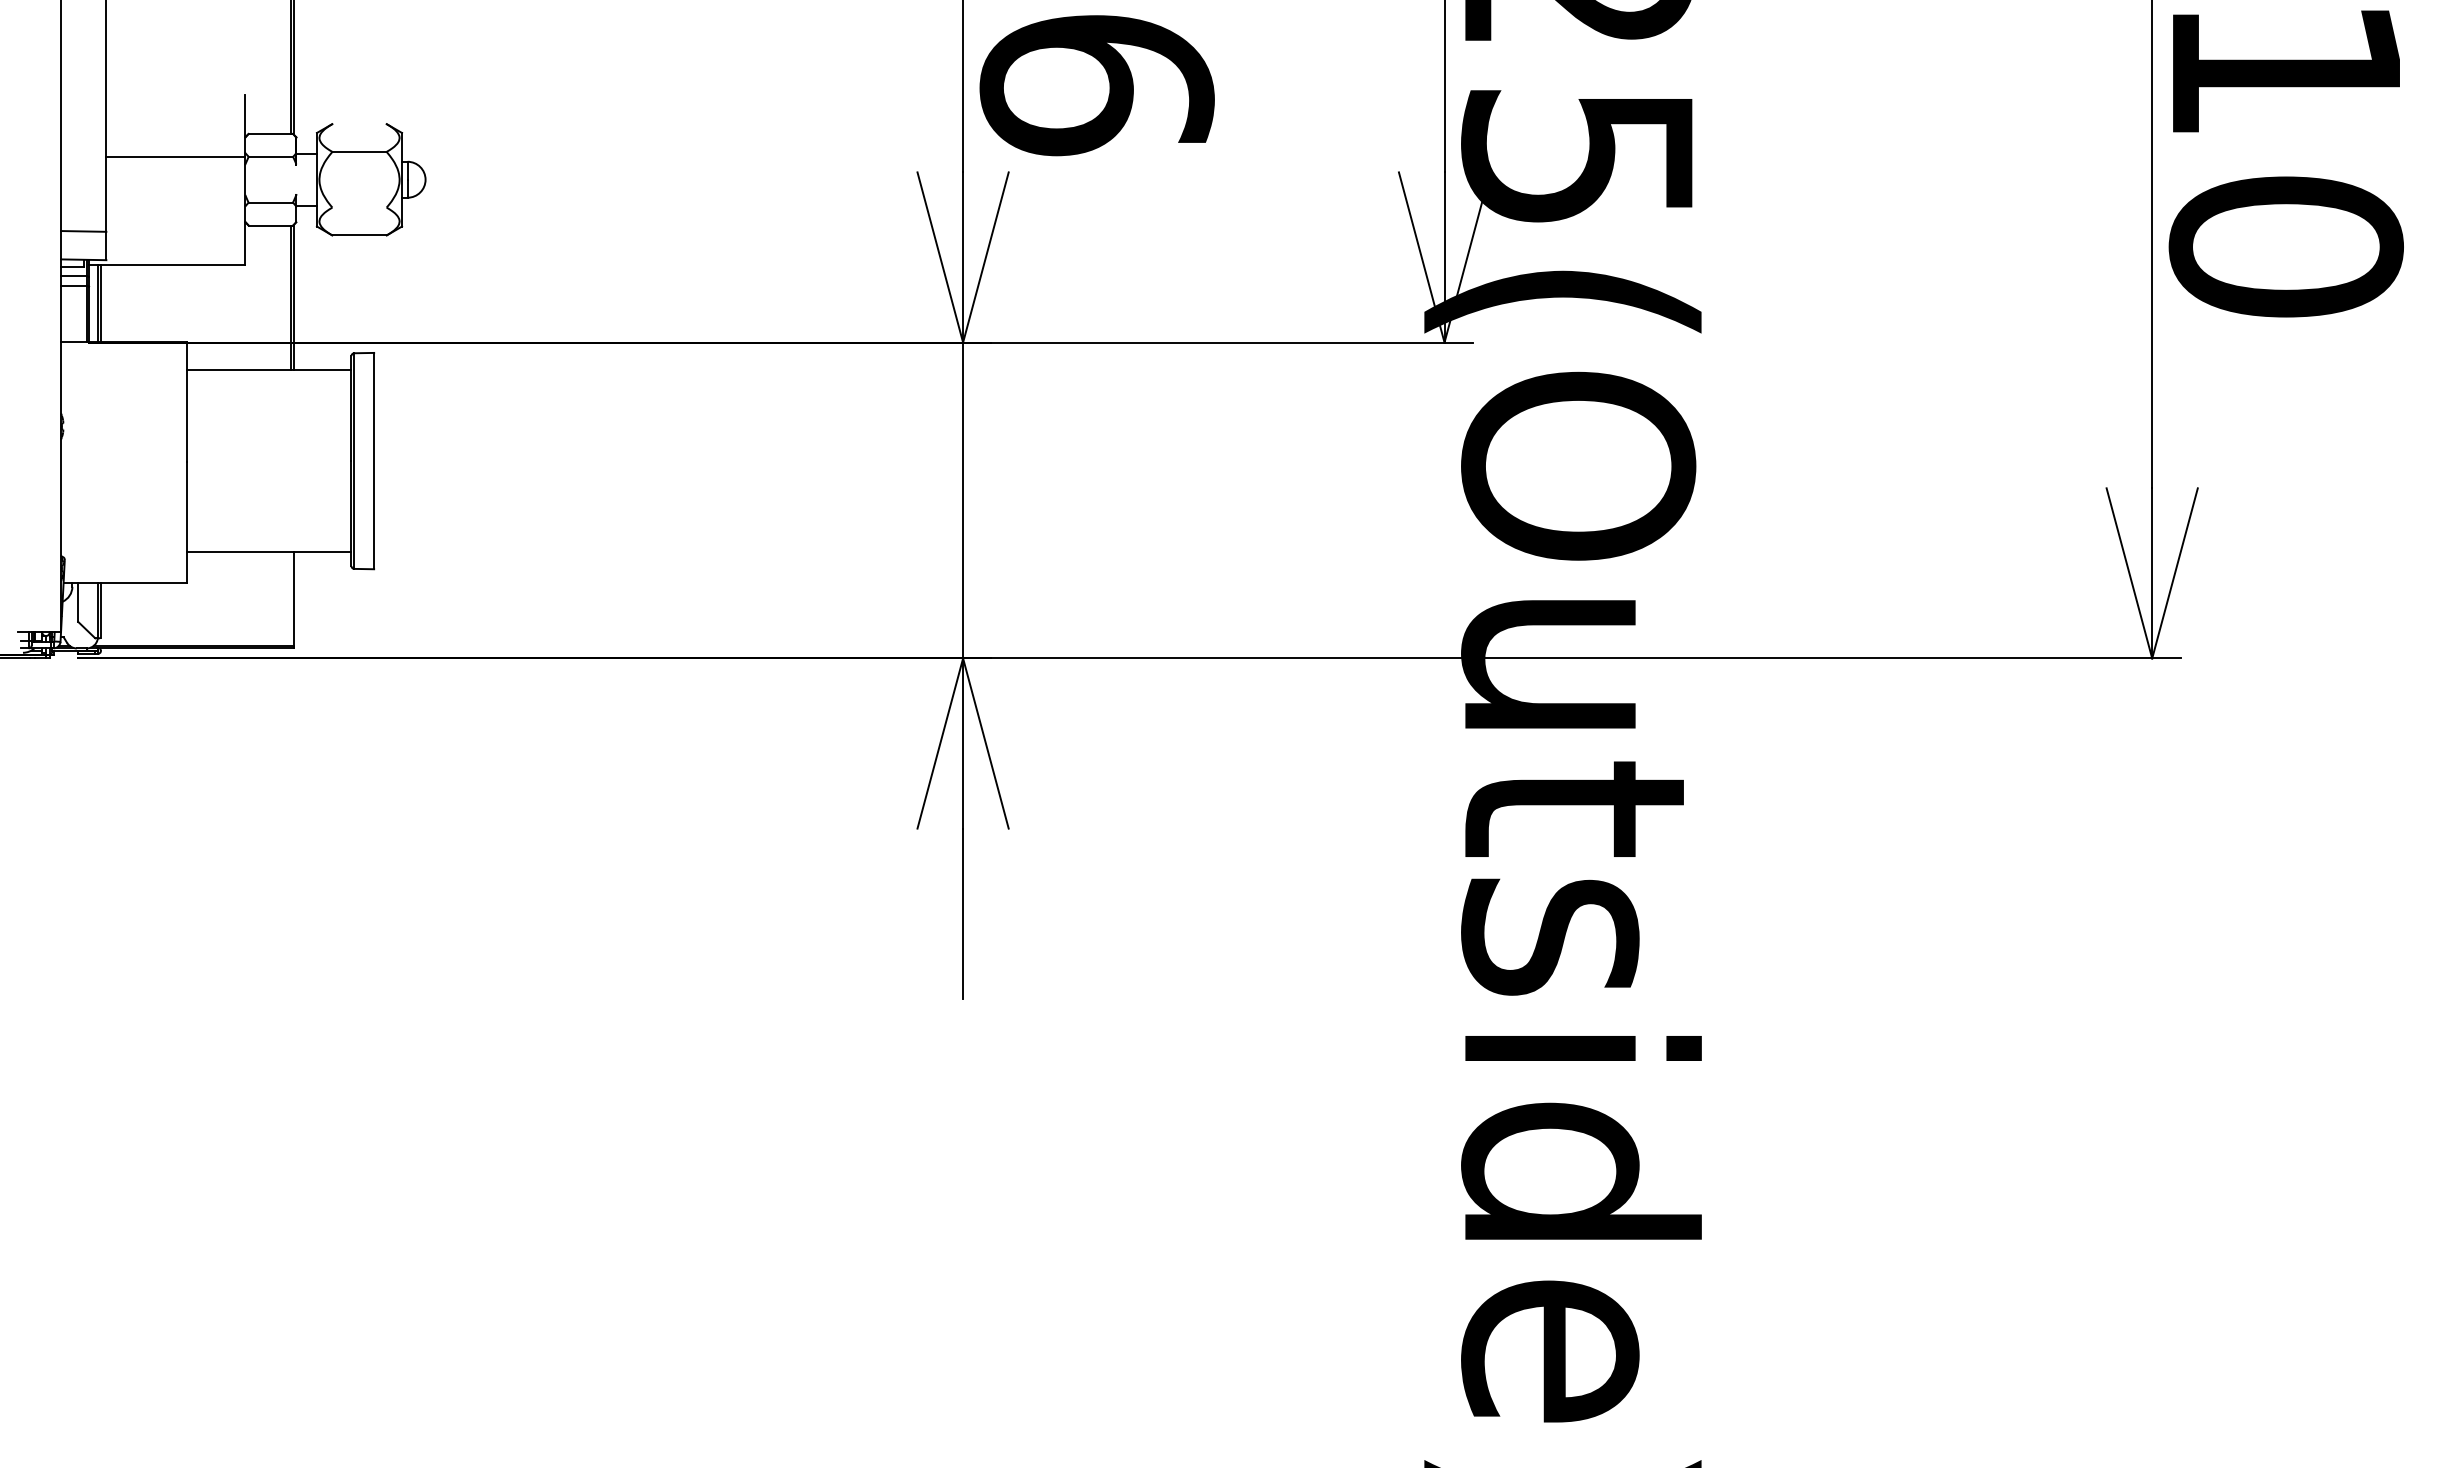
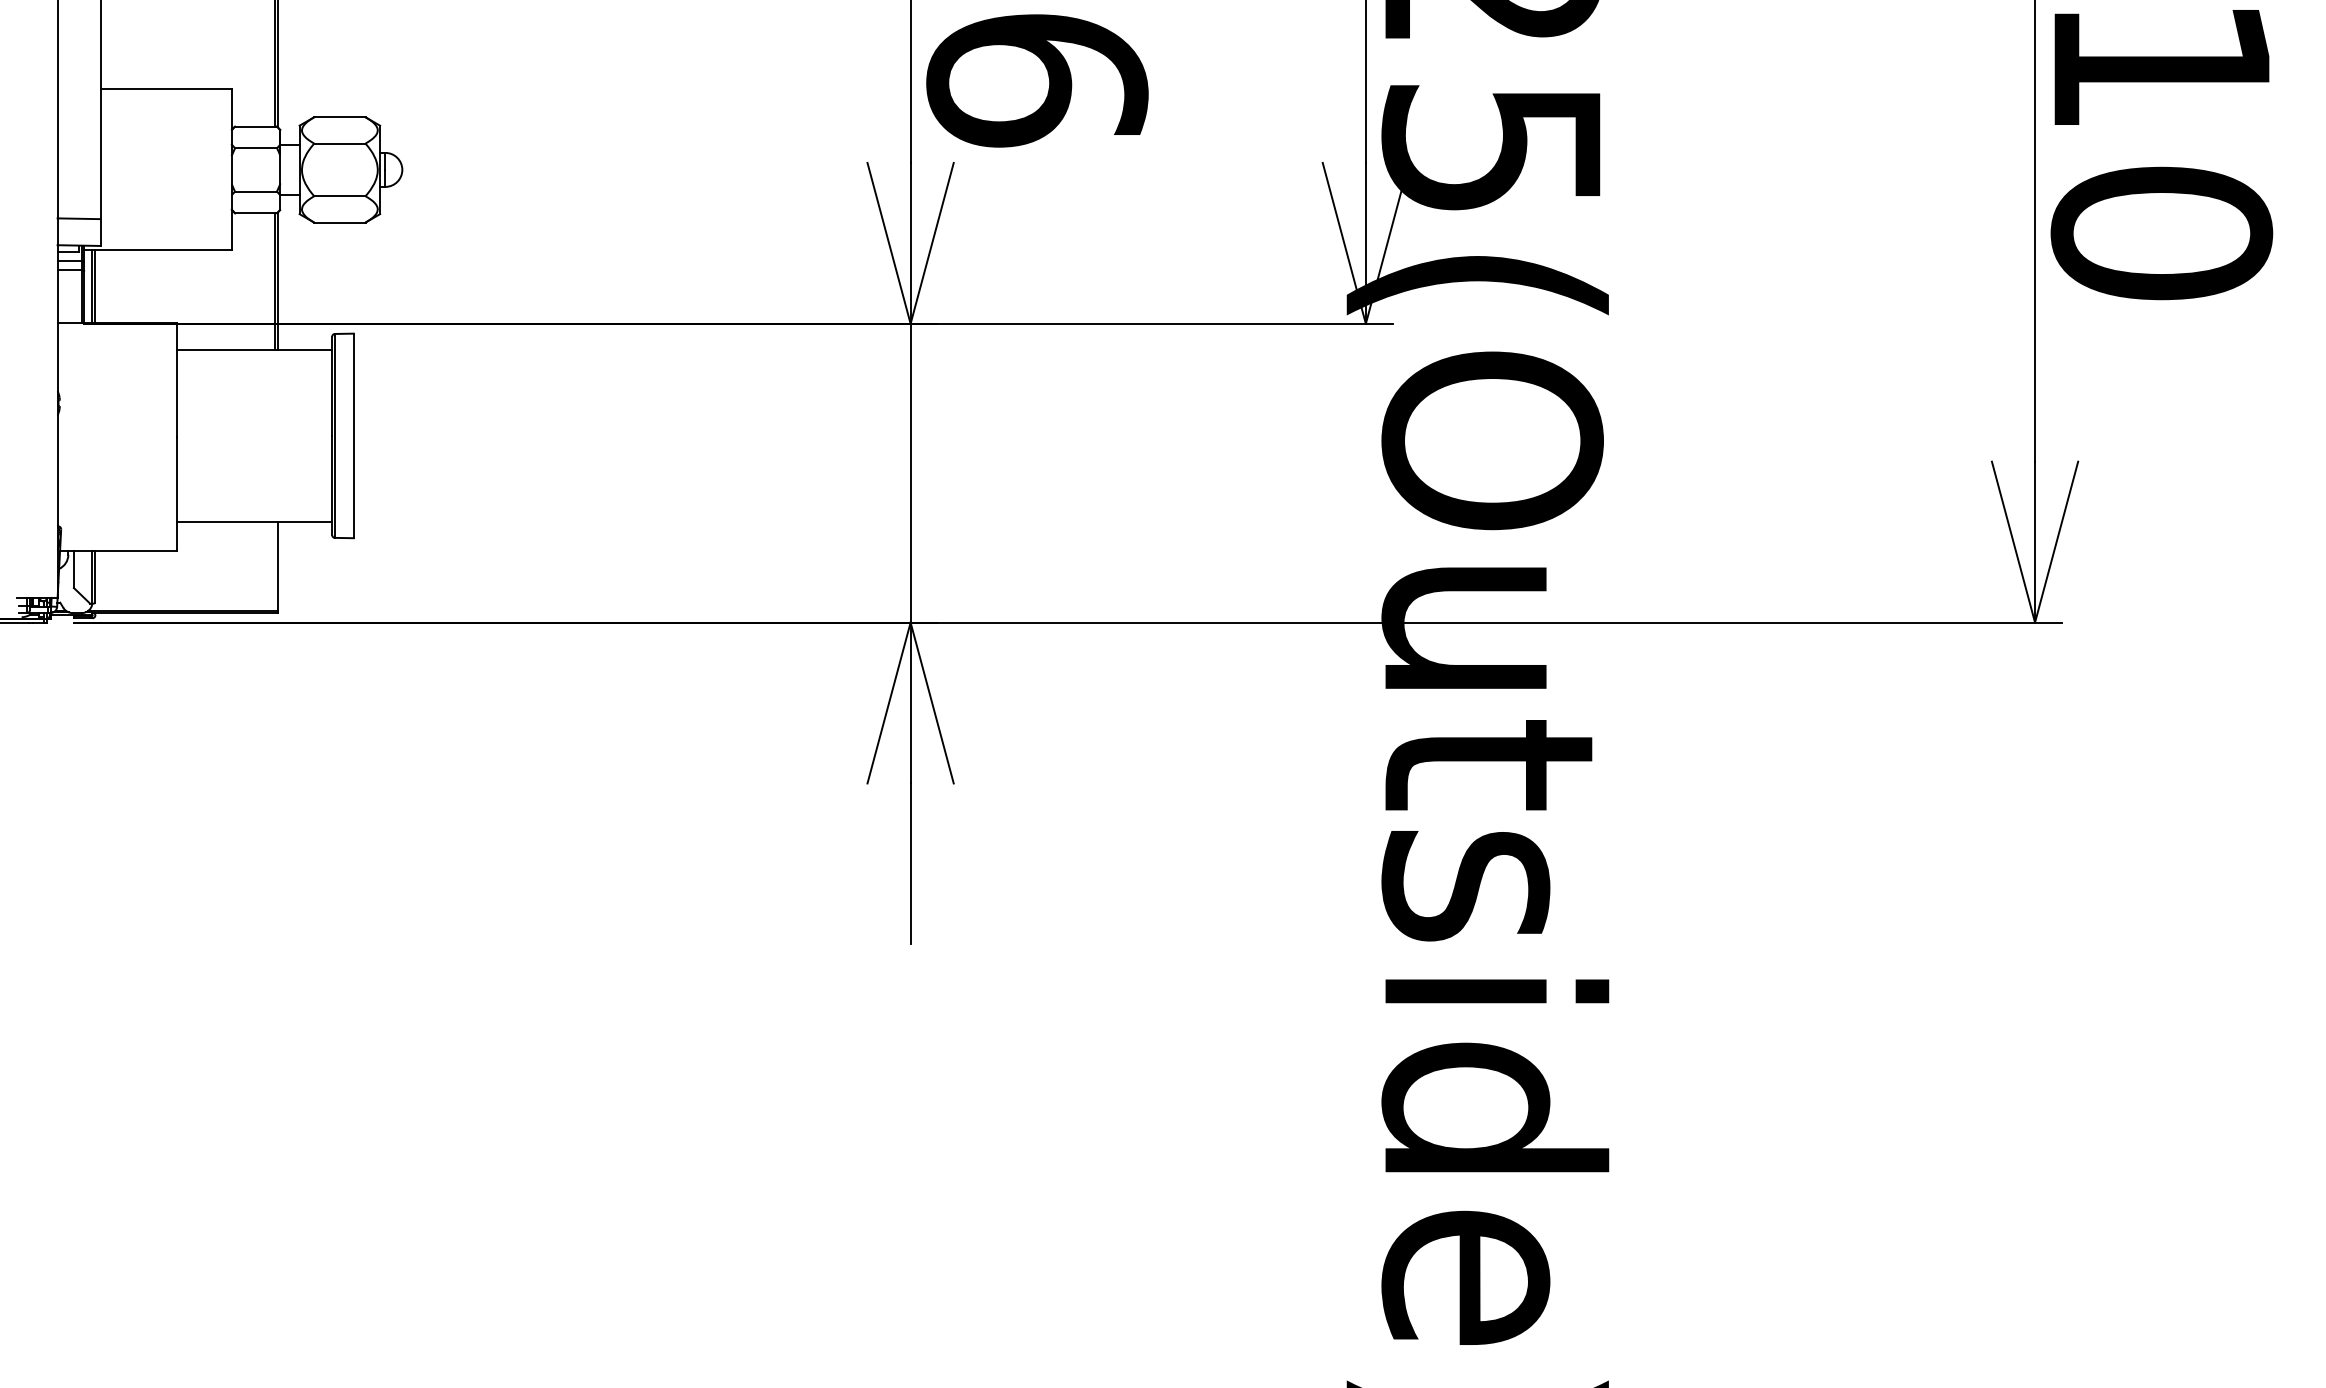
line: (359, 124) -> (339, 117), added
line: (175, 156) -> (165, 89), moved
line: (296, 179) -> (280, 169), added
line: (359, 207) -> (339, 196), added

